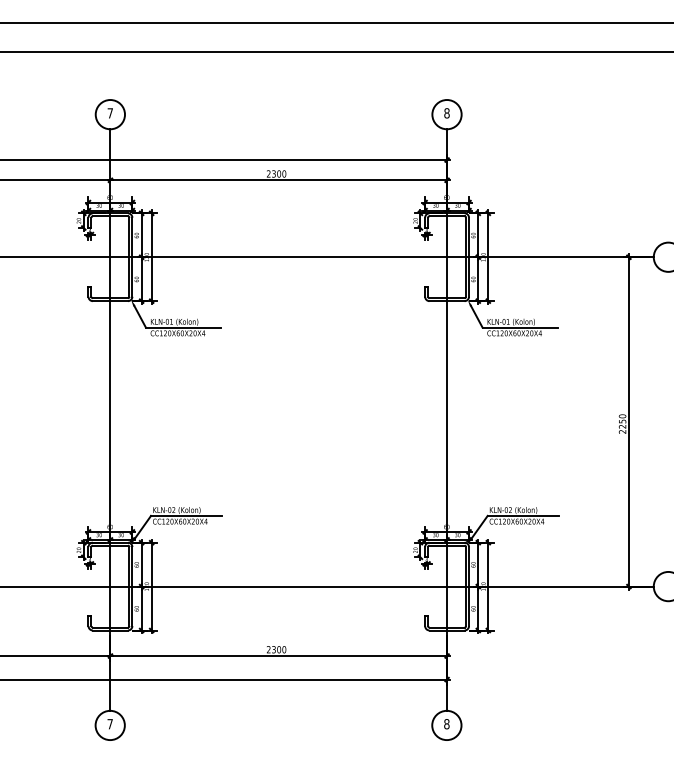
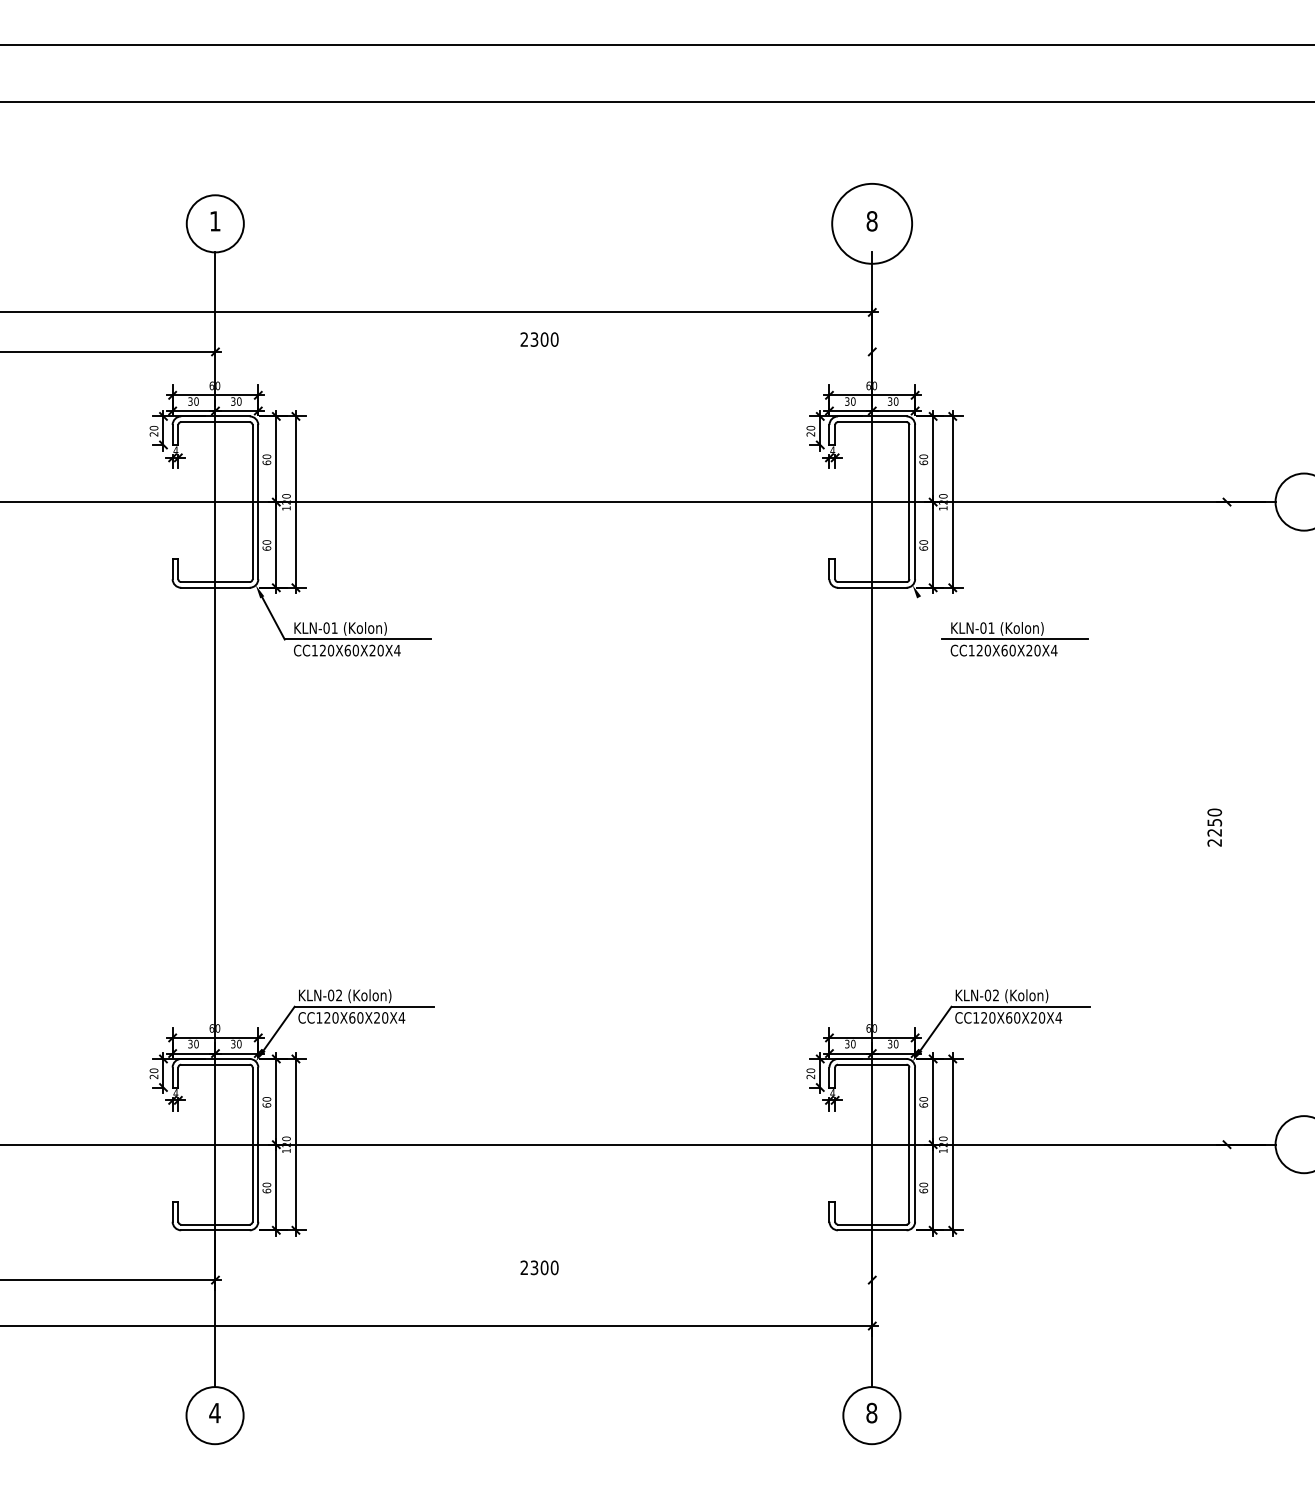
text: (109, 113) -> (213, 221), 7 -> 1
circle: (446, 114) -> (871, 223), size x1.4
line: (278, 180) -> (543, 352), removed
line: (476, 316) -> (929, 617), removed
line: (628, 421) -> (1226, 822), removed
line: (278, 656) -> (543, 1281), removed
text: (110, 724) -> (215, 1413), 7 -> 4

